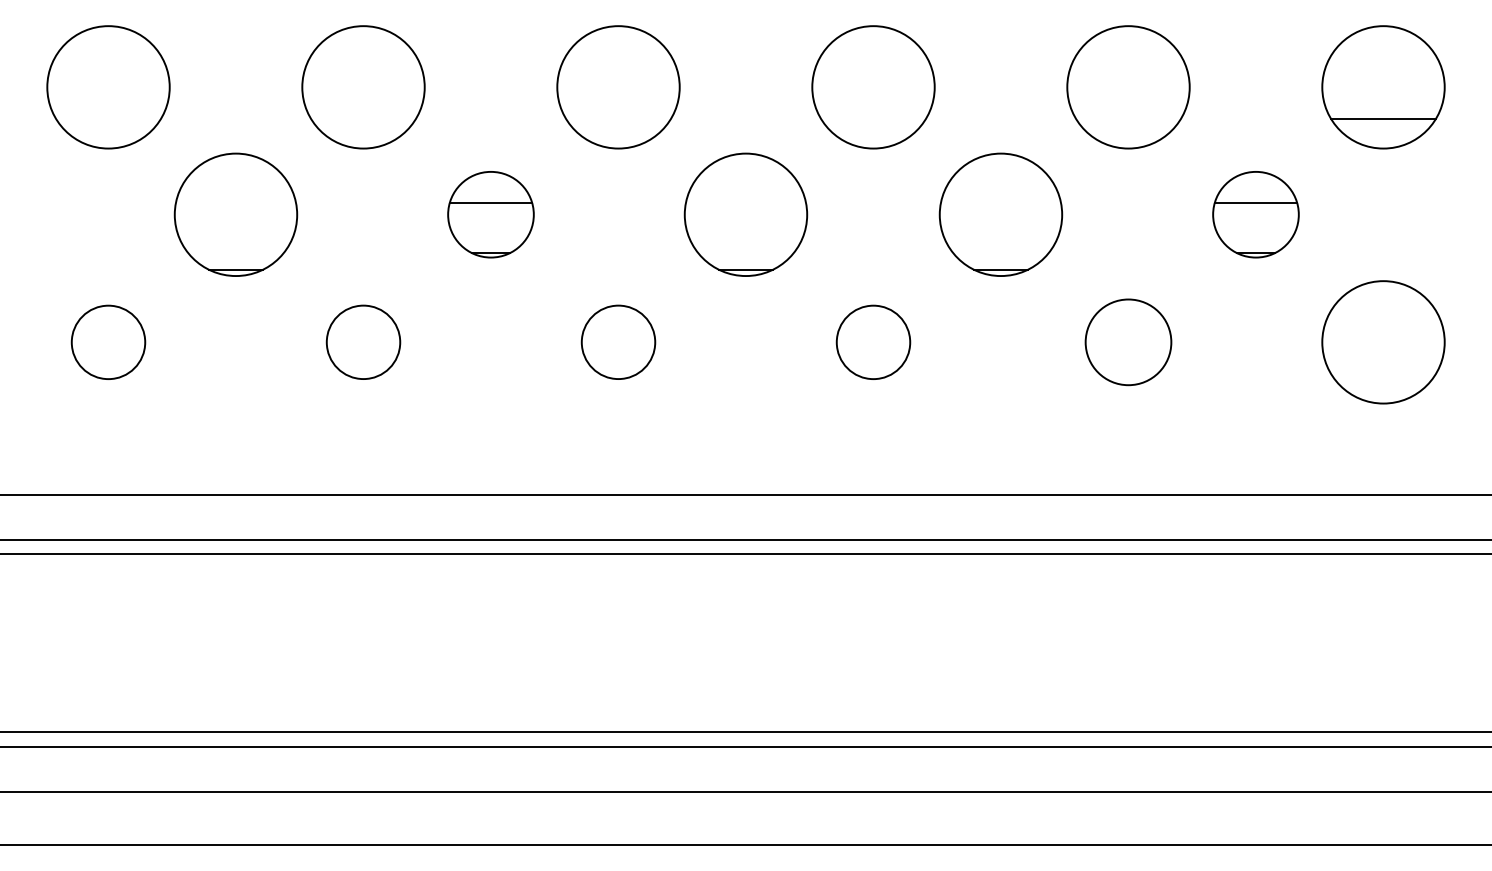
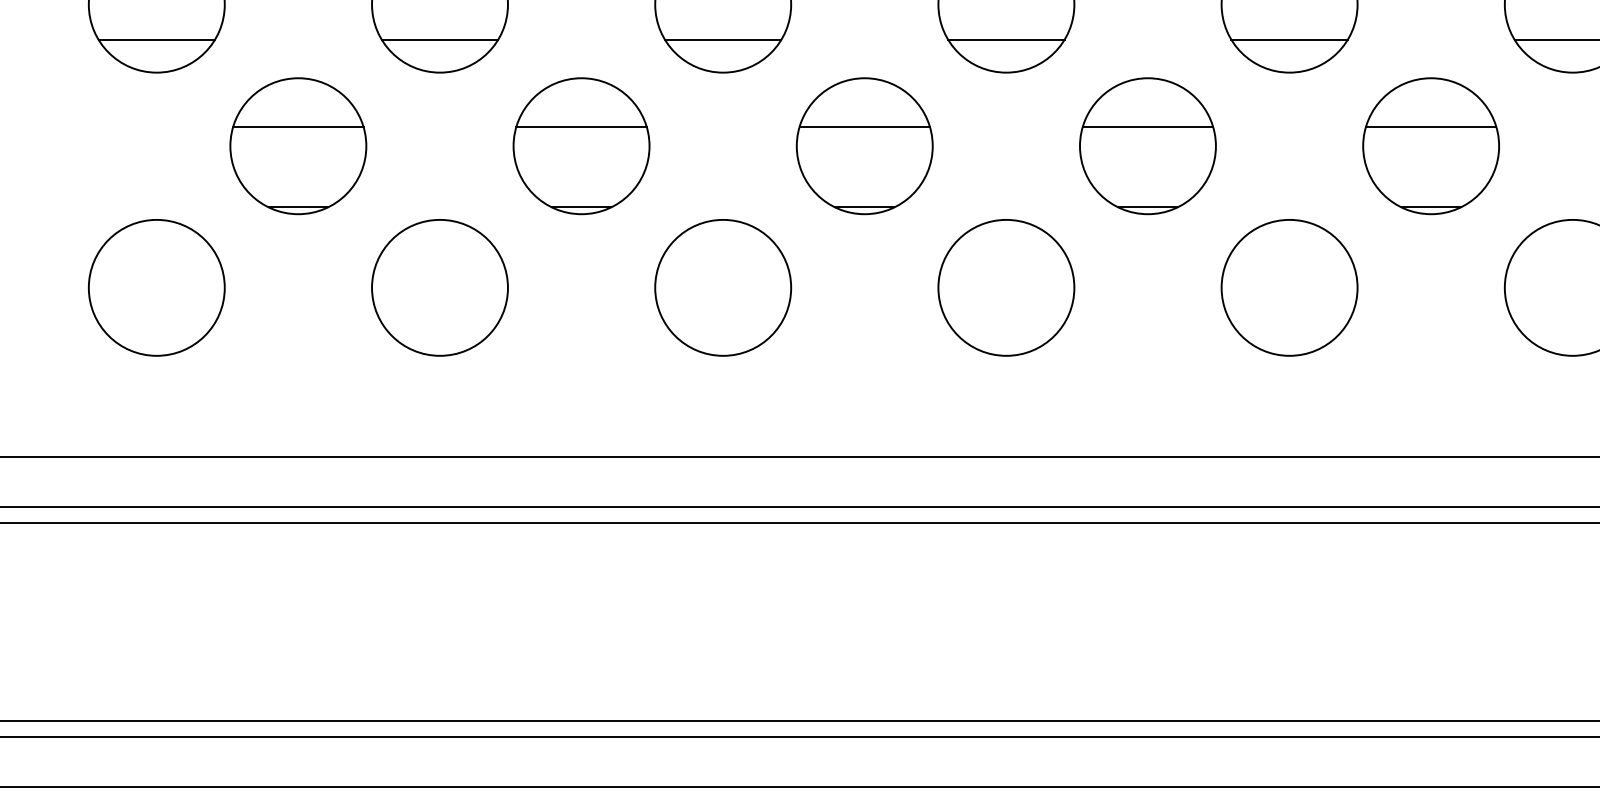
line: (108, 118) -> (156, 39), added
line: (363, 118) -> (439, 39), added
line: (618, 118) -> (723, 39), added
line: (873, 118) -> (1006, 39), added
line: (1128, 118) -> (1289, 39), added
line: (235, 197) -> (297, 126), added
line: (745, 197) -> (864, 126), added
line: (1000, 197) -> (1147, 126), added
part: (490, 214) -> (581, 145), size x1.43
part: (1255, 214) -> (1430, 145), size x1.43
circle: (108, 342) -> (156, 288), size x1.67
circle: (363, 342) -> (439, 288), size x1.67
circle: (618, 342) -> (723, 288), size x1.67
circle: (873, 342) -> (1006, 288), size x1.67
circle: (1128, 342) -> (1289, 288), size x1.43

